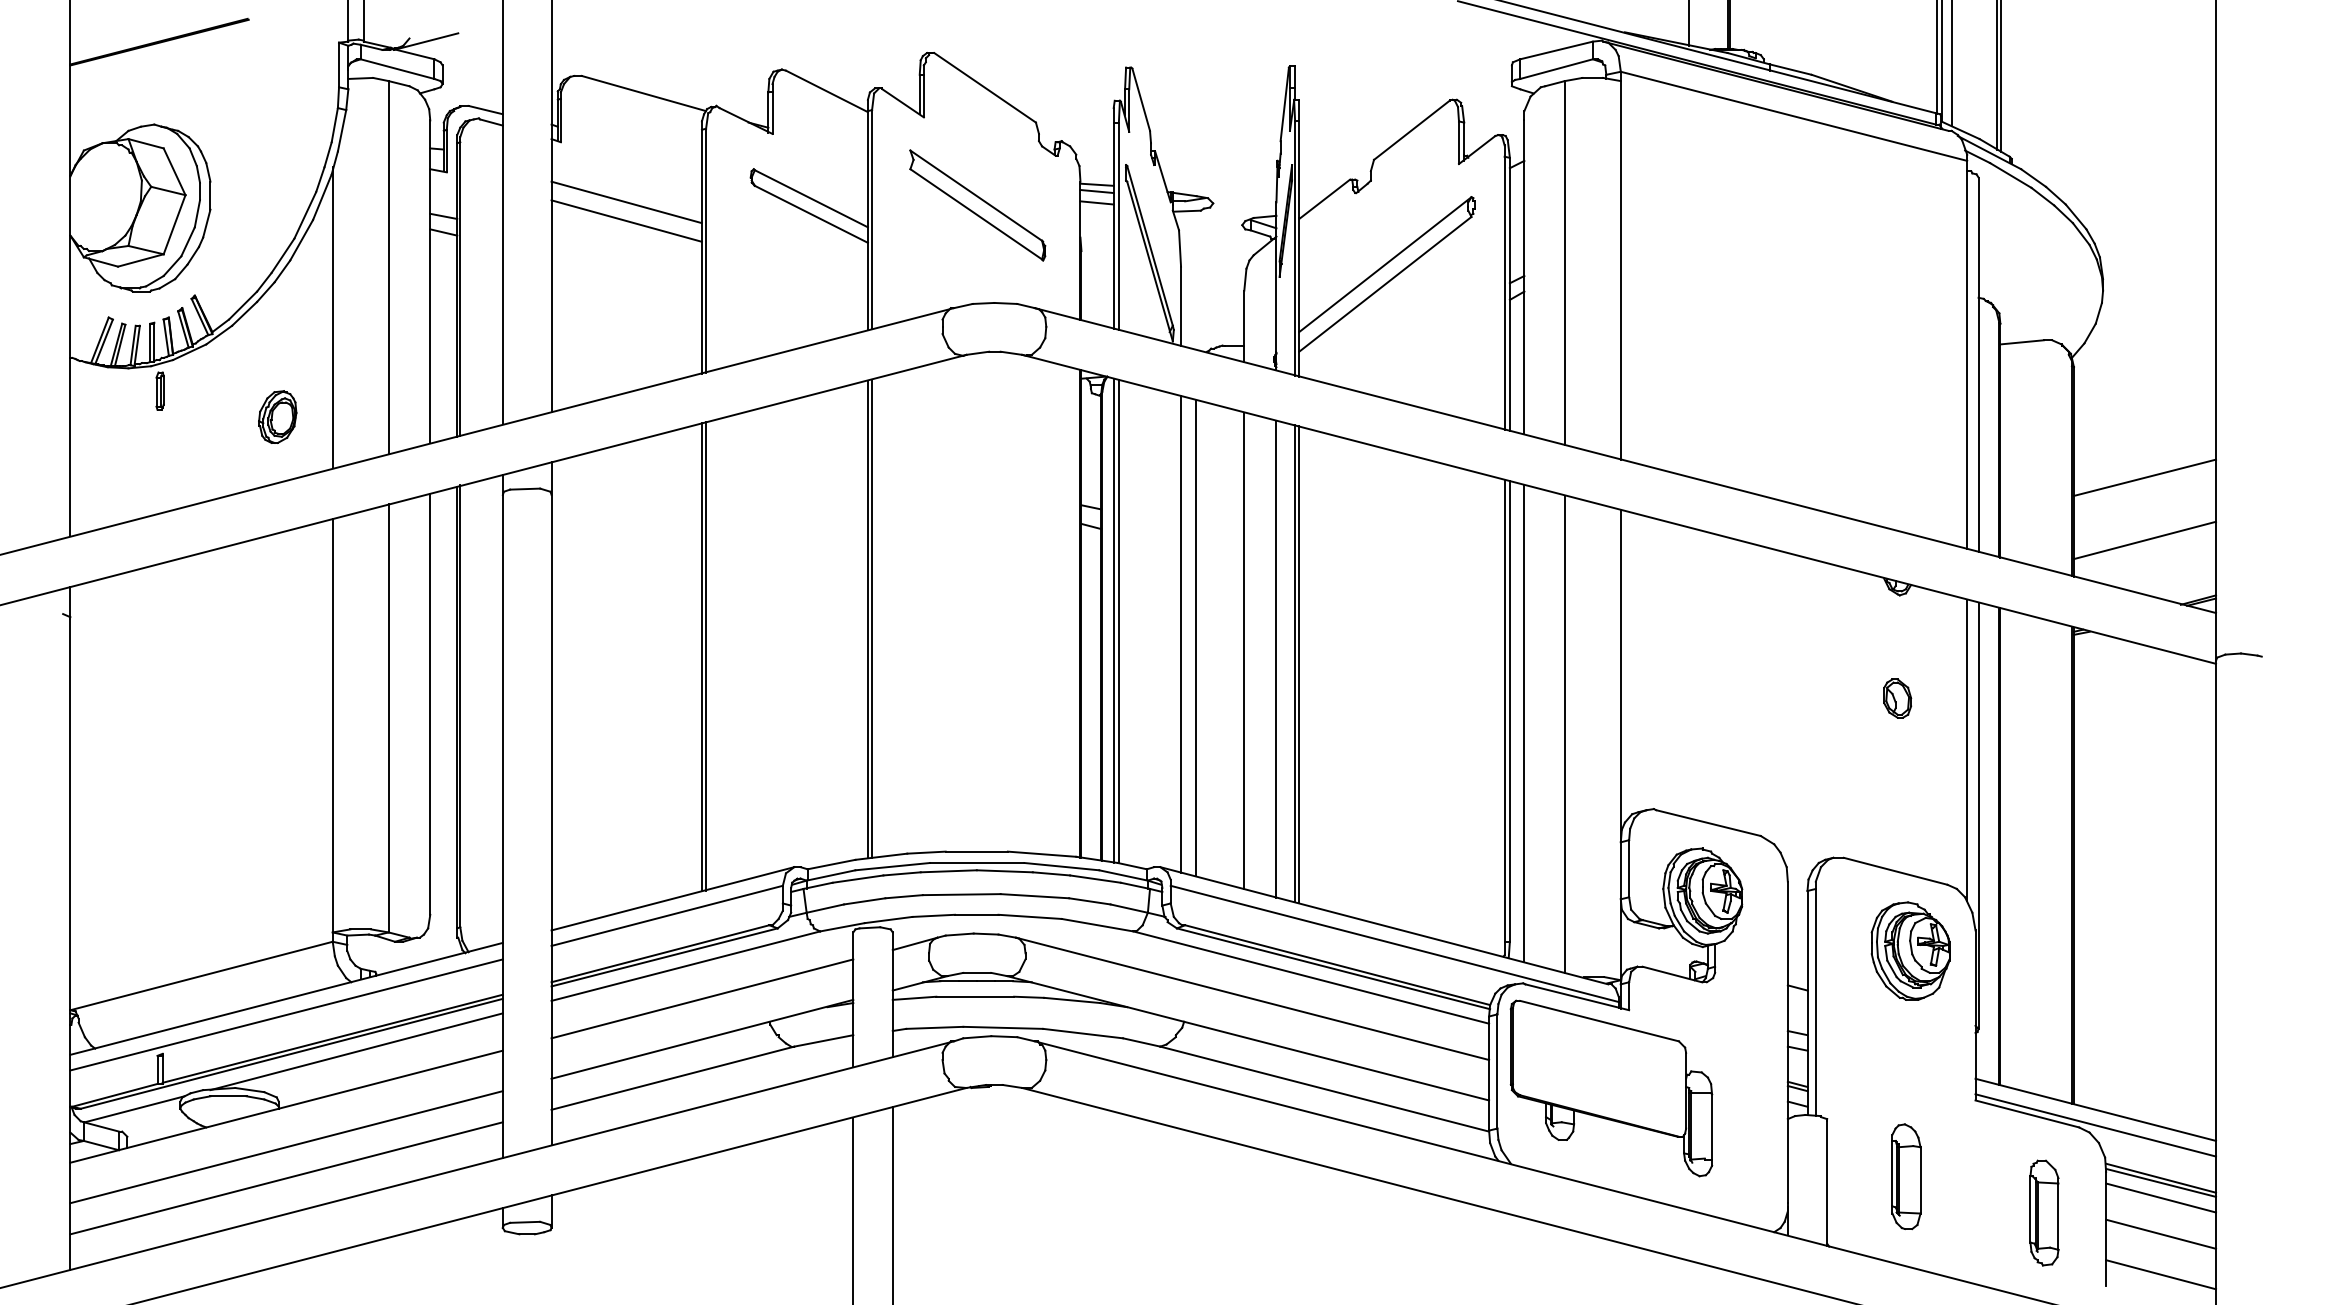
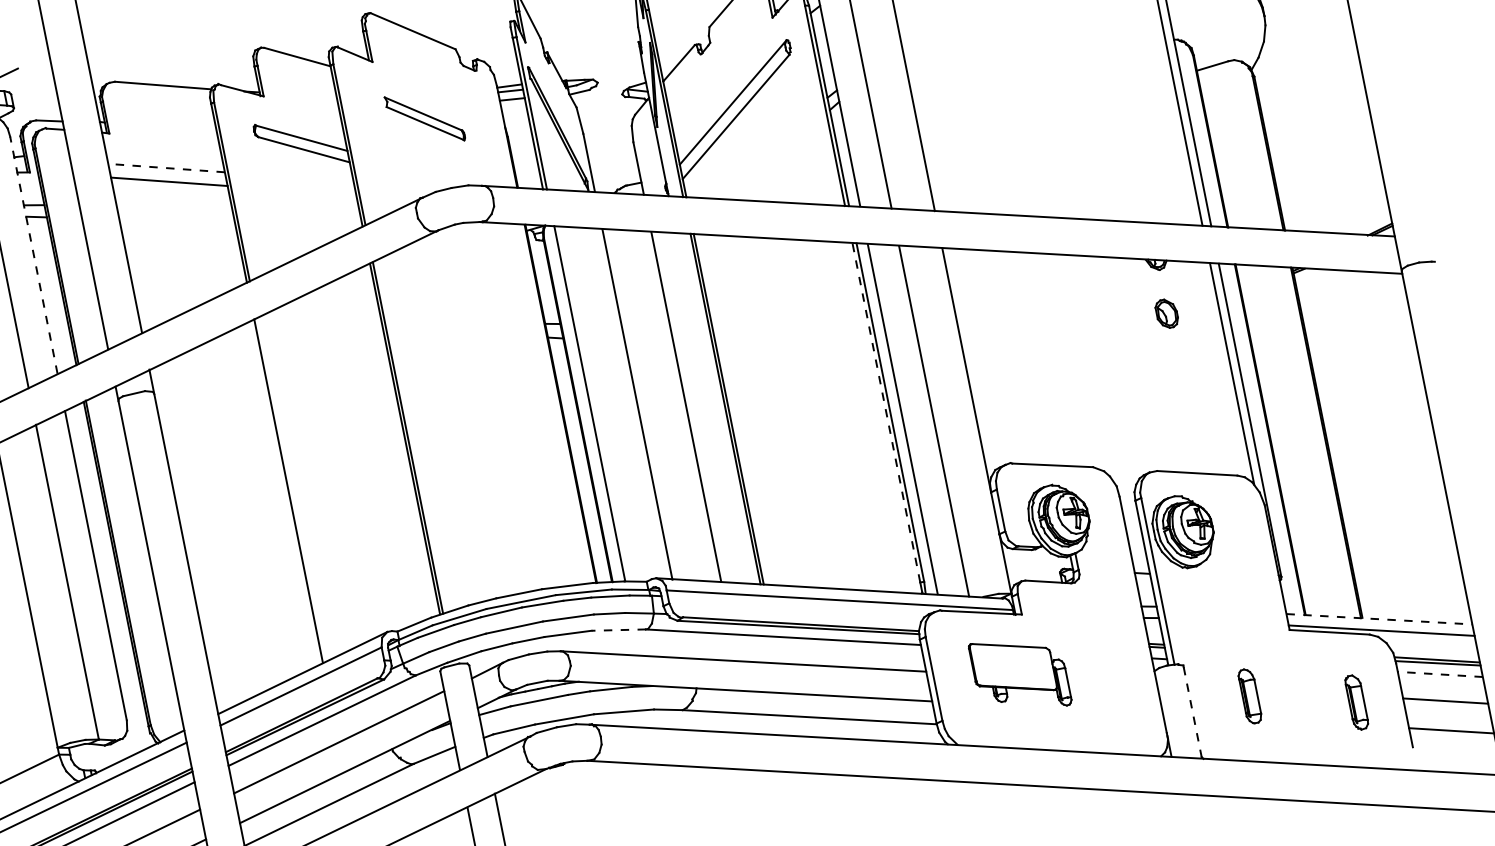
line: (626, 202) -> (166, 168), solid -> dashed
part: (977, 205) -> (424, 118), size x0.7
line: (430, 281) -> (33, 255), solid -> dashed
line: (2144, 477) -> (1322, 147), removed
line: (2144, 540) -> (1331, 193), removed
line: (1113, 620) -> (585, 403), removed
line: (1195, 638) -> (648, 405), removed
line: (706, 656) -> (291, 490), removed
line: (1276, 659) -> (711, 408), removed
part: (1897, 698) -> (1166, 313), moved
line: (1504, 711) -> (886, 413), solid -> dashed
line: (1097, 925) -> (618, 630), solid -> dashed
part: (1910, 950) -> (1183, 531), moved
part: (1611, 1088) -> (1020, 674), size x0.6
line: (2096, 1109) -> (1379, 618), solid -> dashed
part: (1906, 1176) -> (1250, 696), size x0.7
line: (1827, 1183) -> (1193, 712), solid -> dashed
line: (2161, 1198) -> (1440, 674), solid -> dashed
part: (2044, 1212) -> (1356, 702), size x0.7

